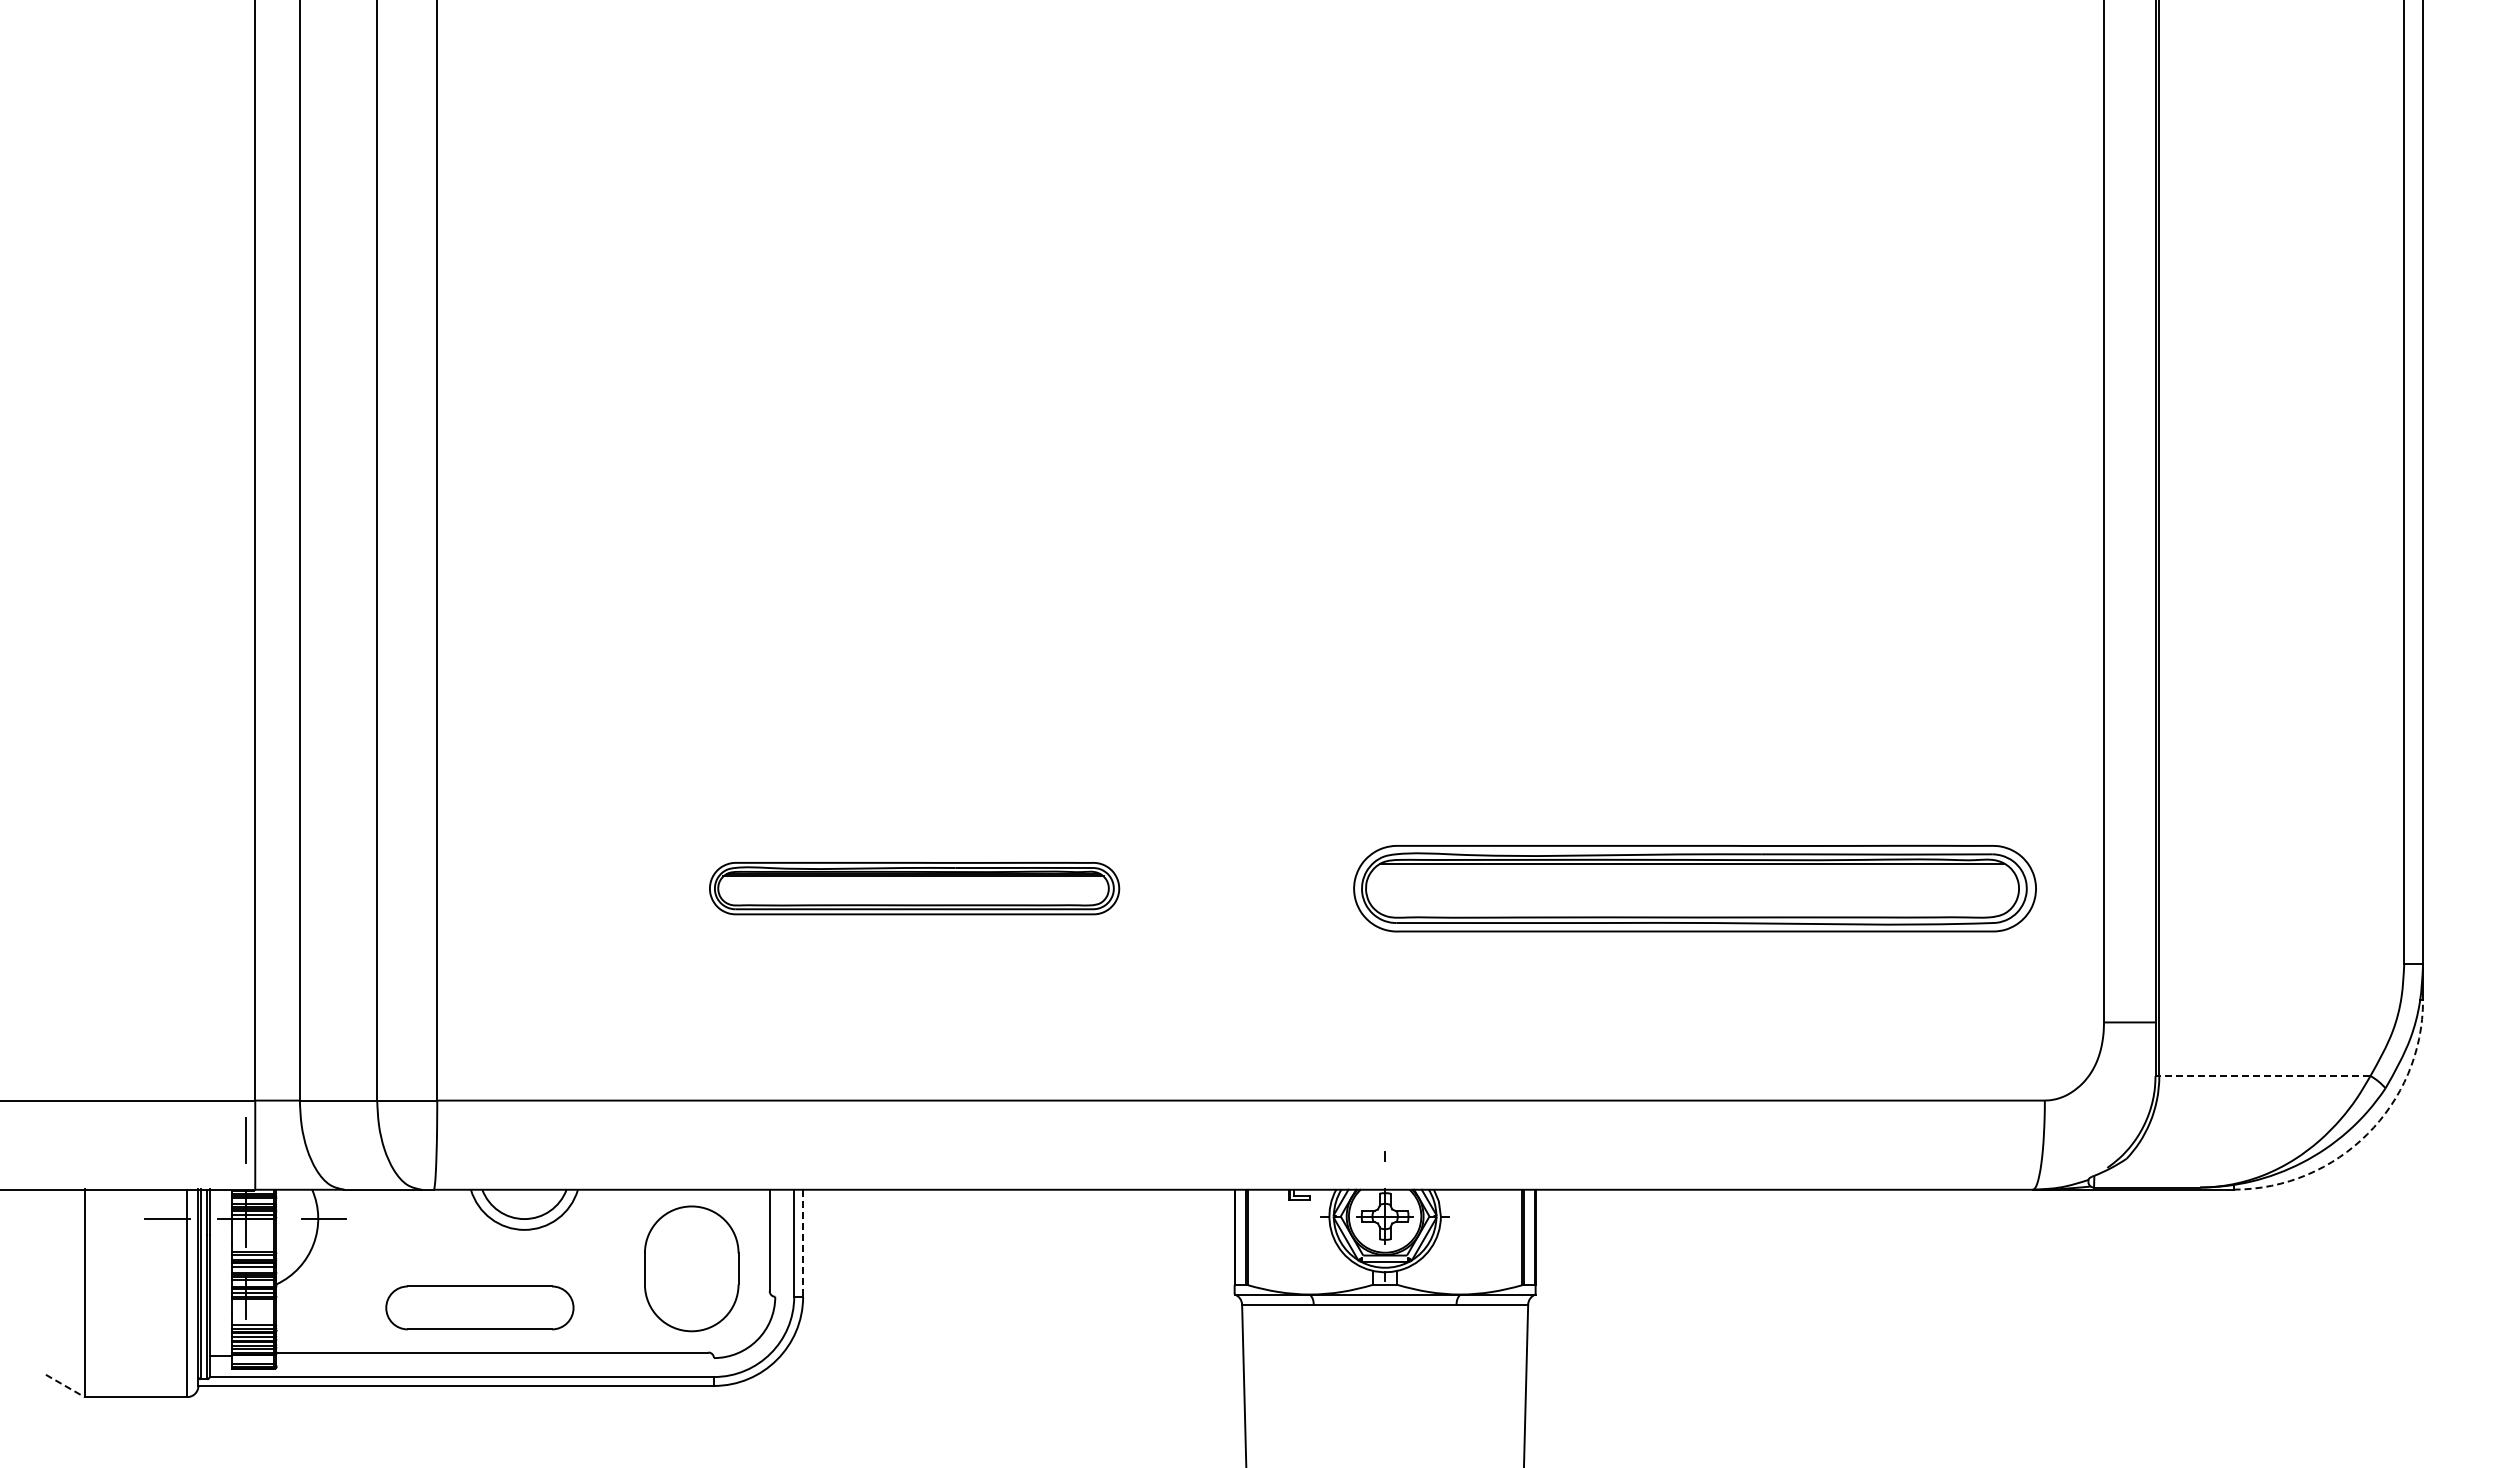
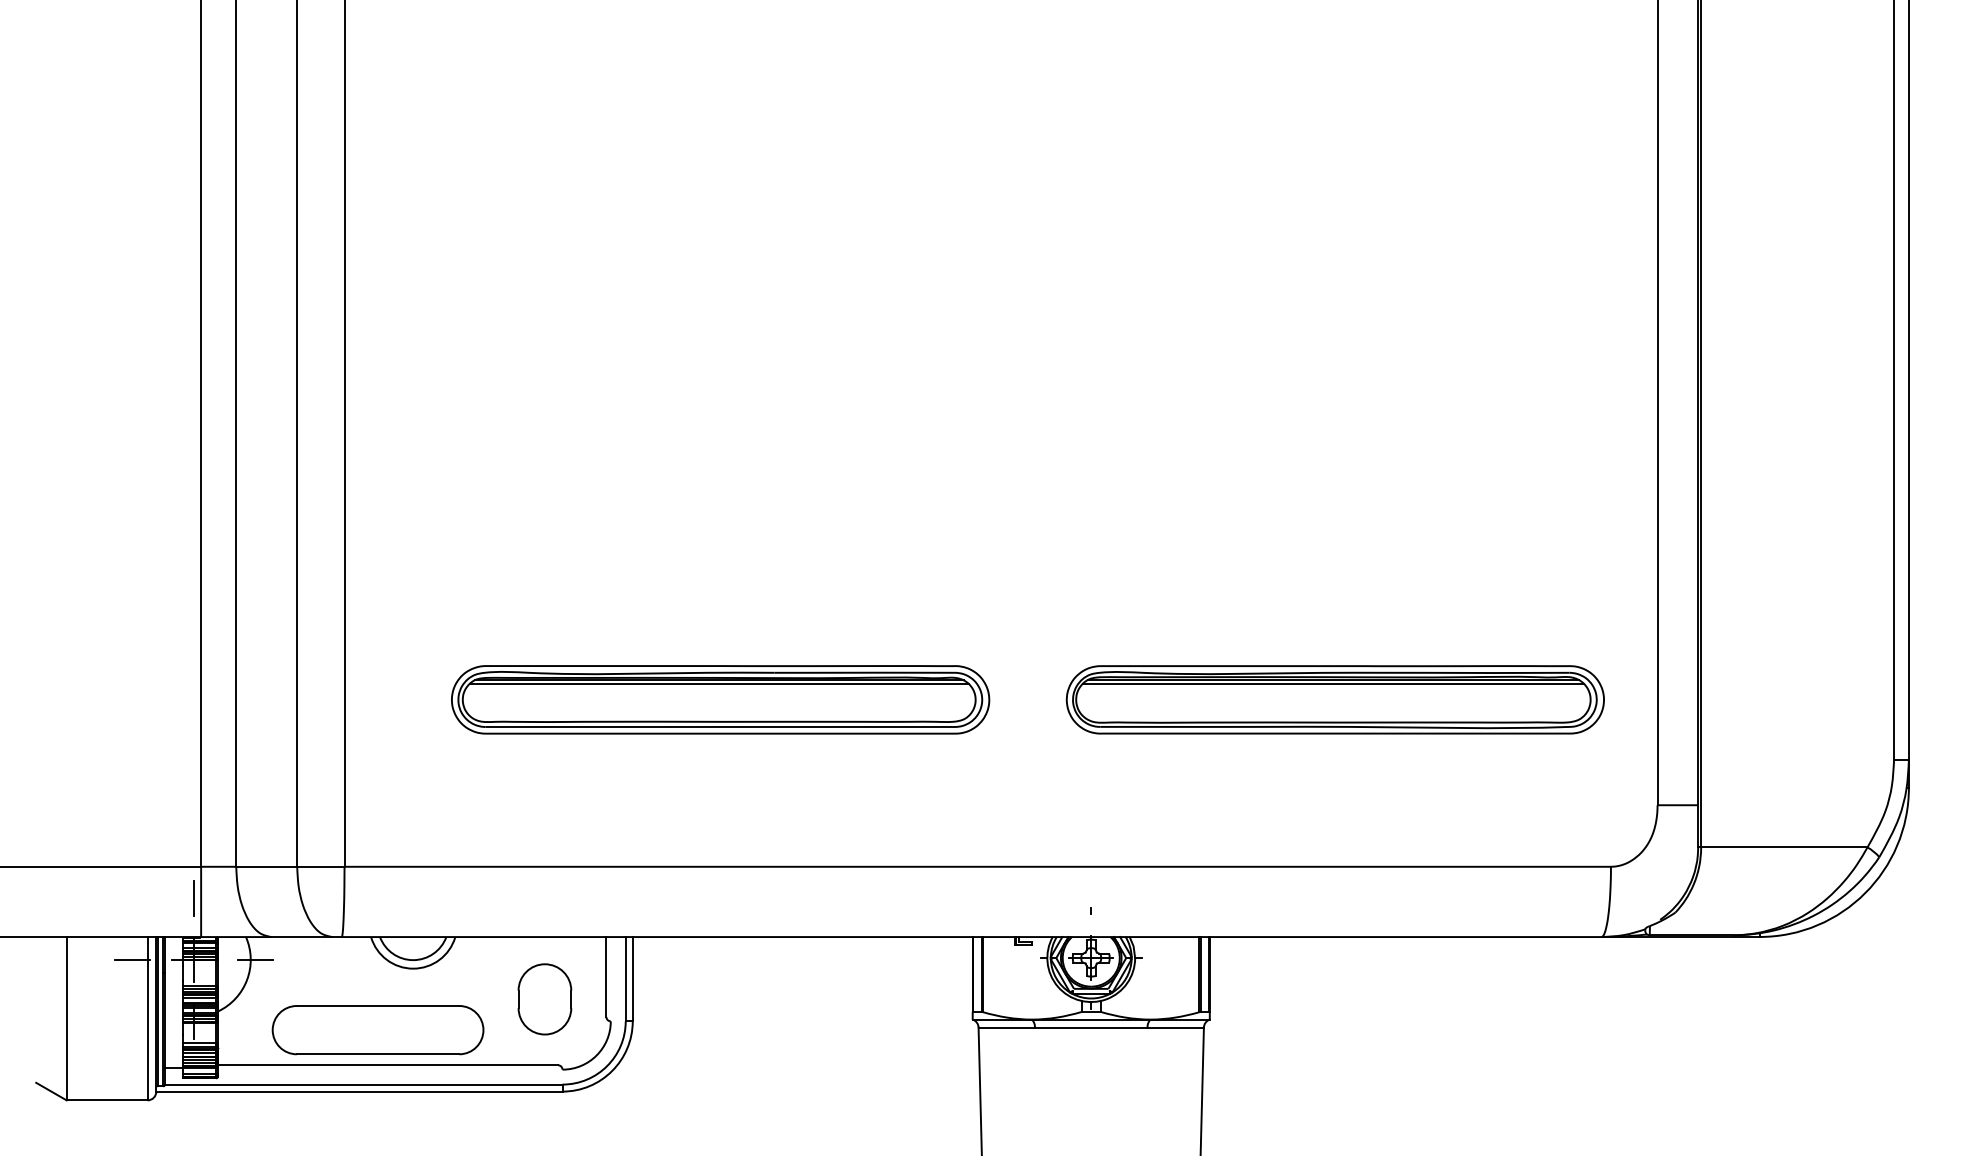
line: (1692, 868) -> (1333, 683), added
part: (914, 888) -> (720, 699), size x1.67
line: (2264, 1076) -> (1784, 847), dashed -> solid
arc: (2367, 1134) -> (1865, 893), dashed -> solid
line: (803, 1243) -> (633, 979), dashed -> solid
part: (691, 1268) -> (544, 999), size x0.71
part: (479, 1307) -> (377, 1029), size x1.43
line: (65, 1386) -> (51, 1092), dashed -> solid

